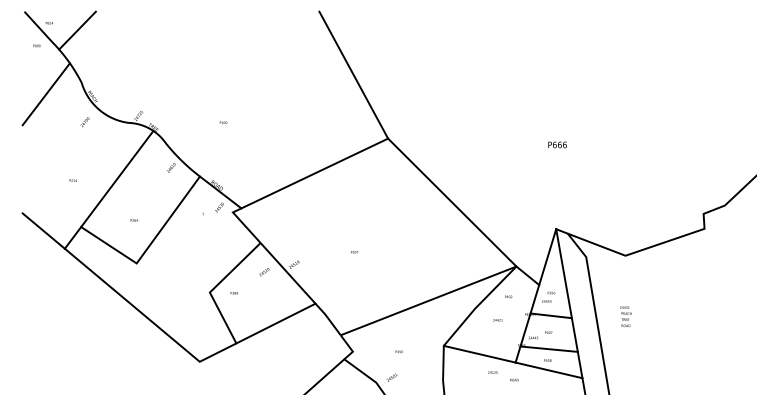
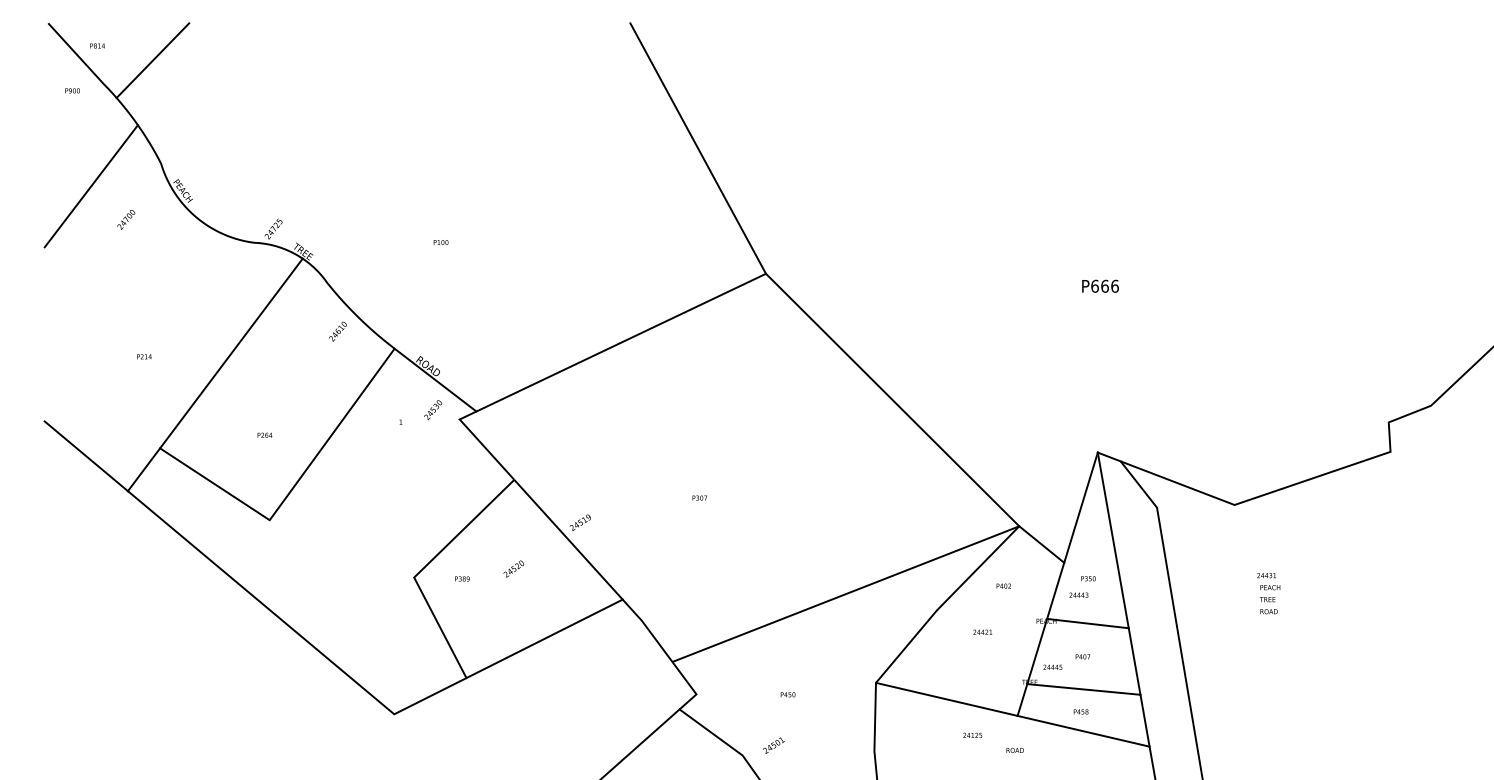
text: (84, 122) -> (125, 220), moved
text: (264, 272) -> (514, 569), moved
text: (625, 316) -> (1268, 593), moved

